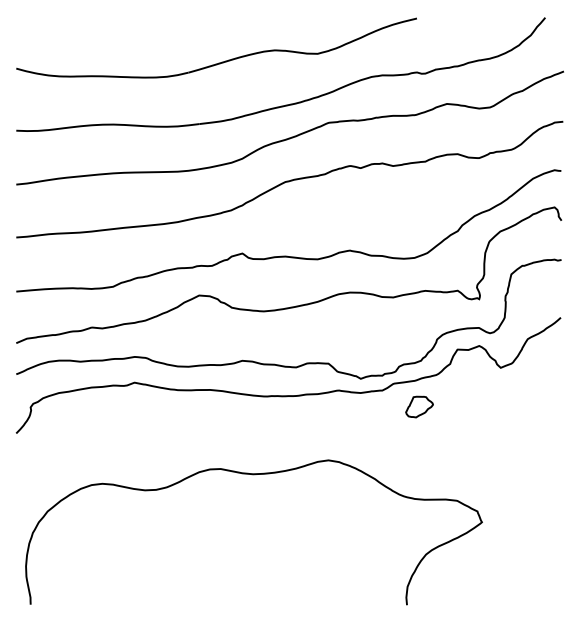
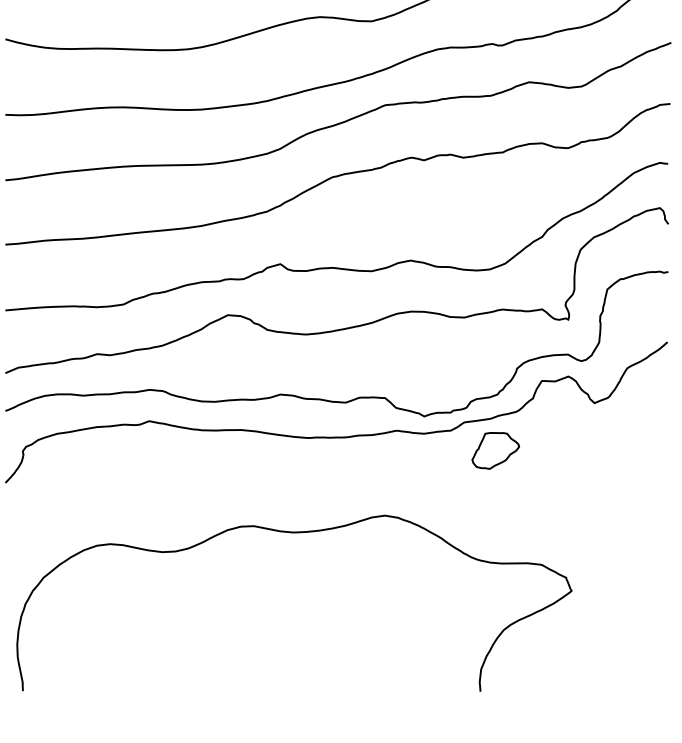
part: (419, 406) -> (495, 450), size x1.43

